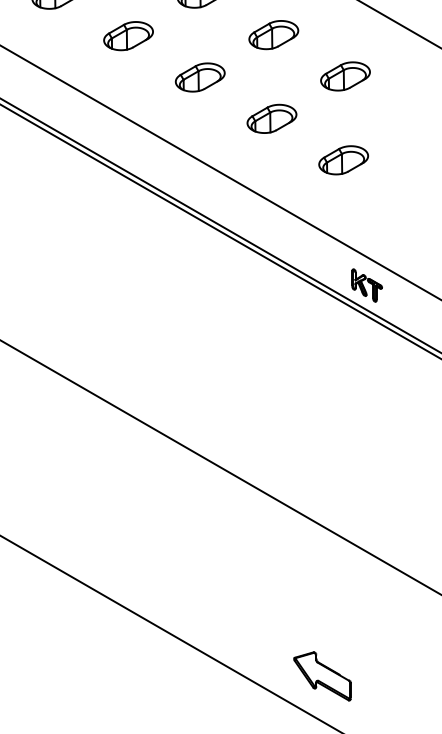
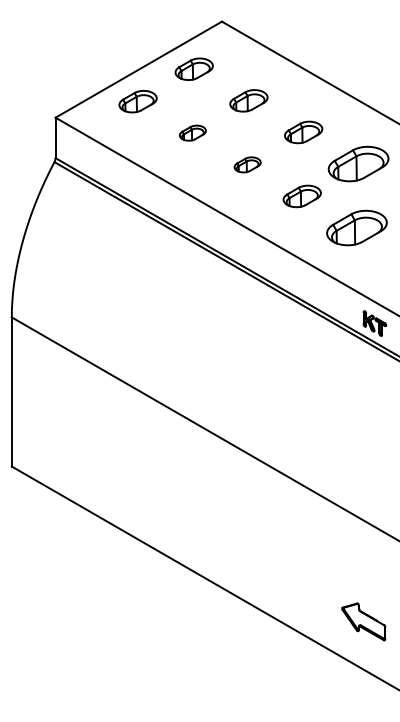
part: (128, 35) -> (192, 132), size x0.7
part: (344, 75) -> (357, 163), size x1.6
part: (200, 77) -> (247, 164), size x0.7
part: (343, 159) -> (356, 227), size x1.6
part: (322, 675) -> (363, 621), moved

